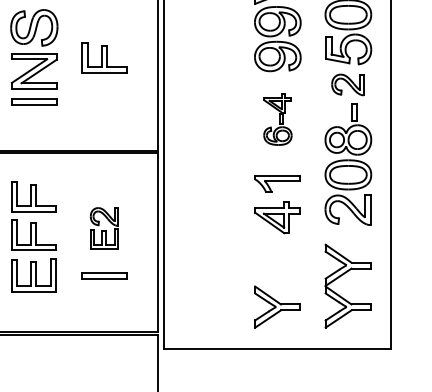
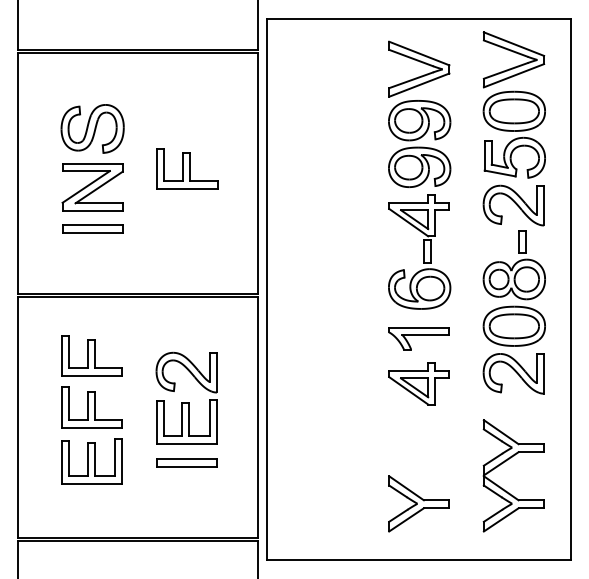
part: (347, 84) -> (513, 205), size x1.43
part: (277, 119) -> (419, 251), size x1.67
part: (104, 227) -> (186, 397), size x1.67

